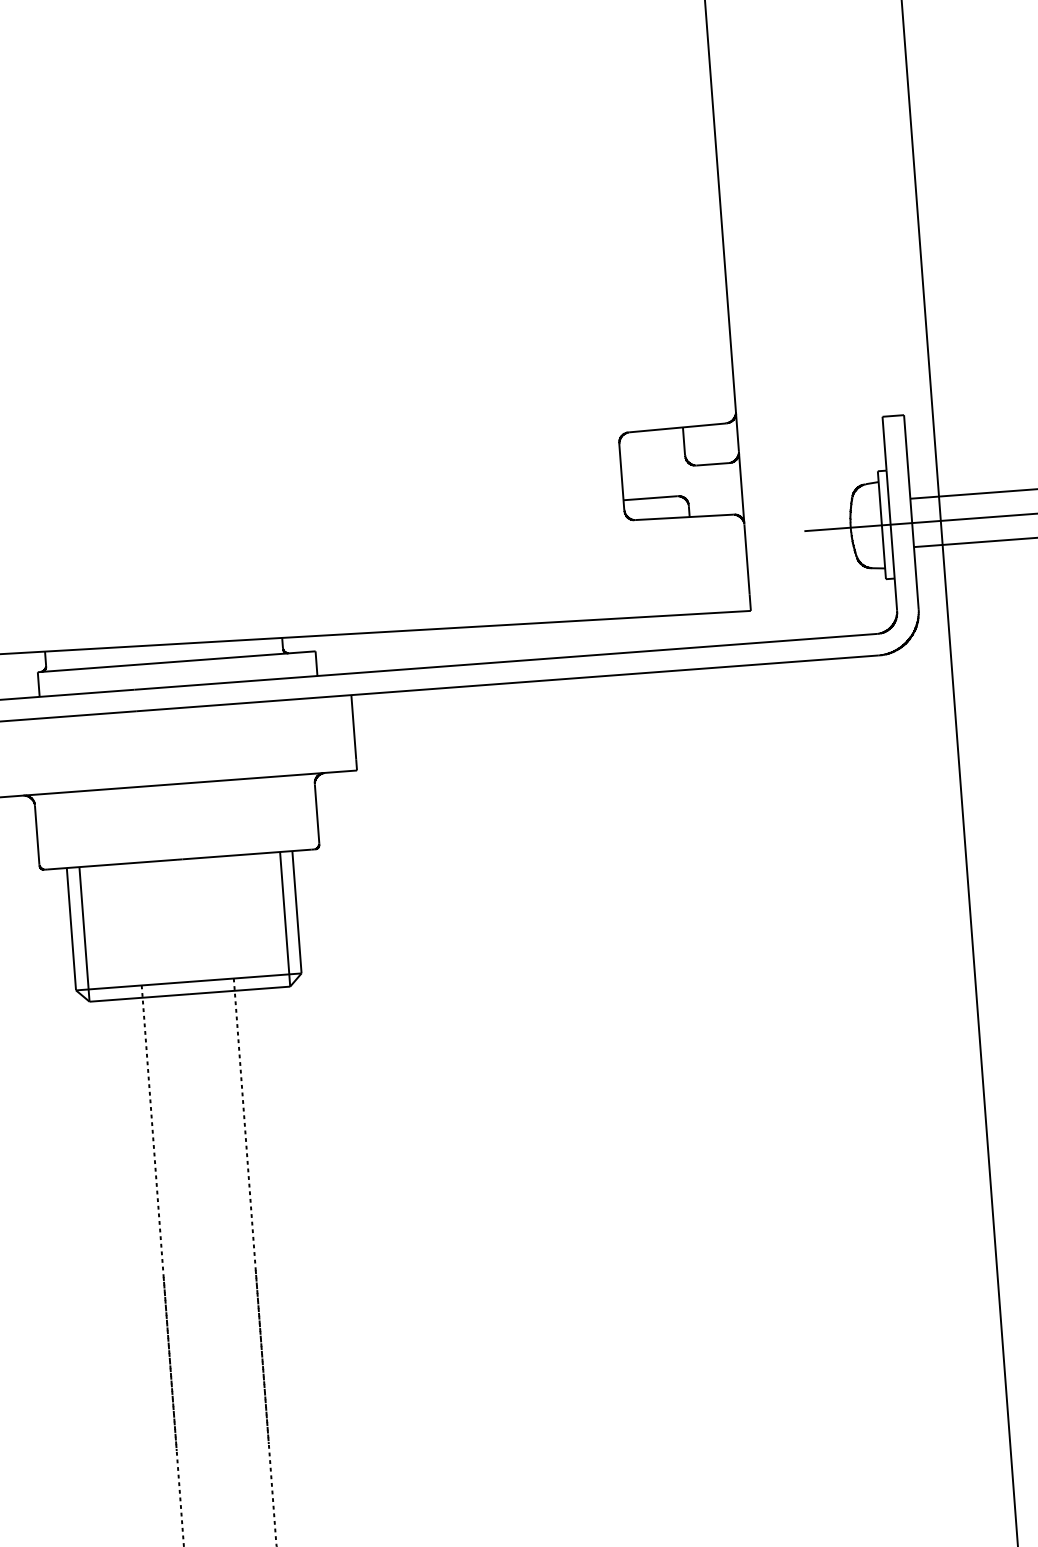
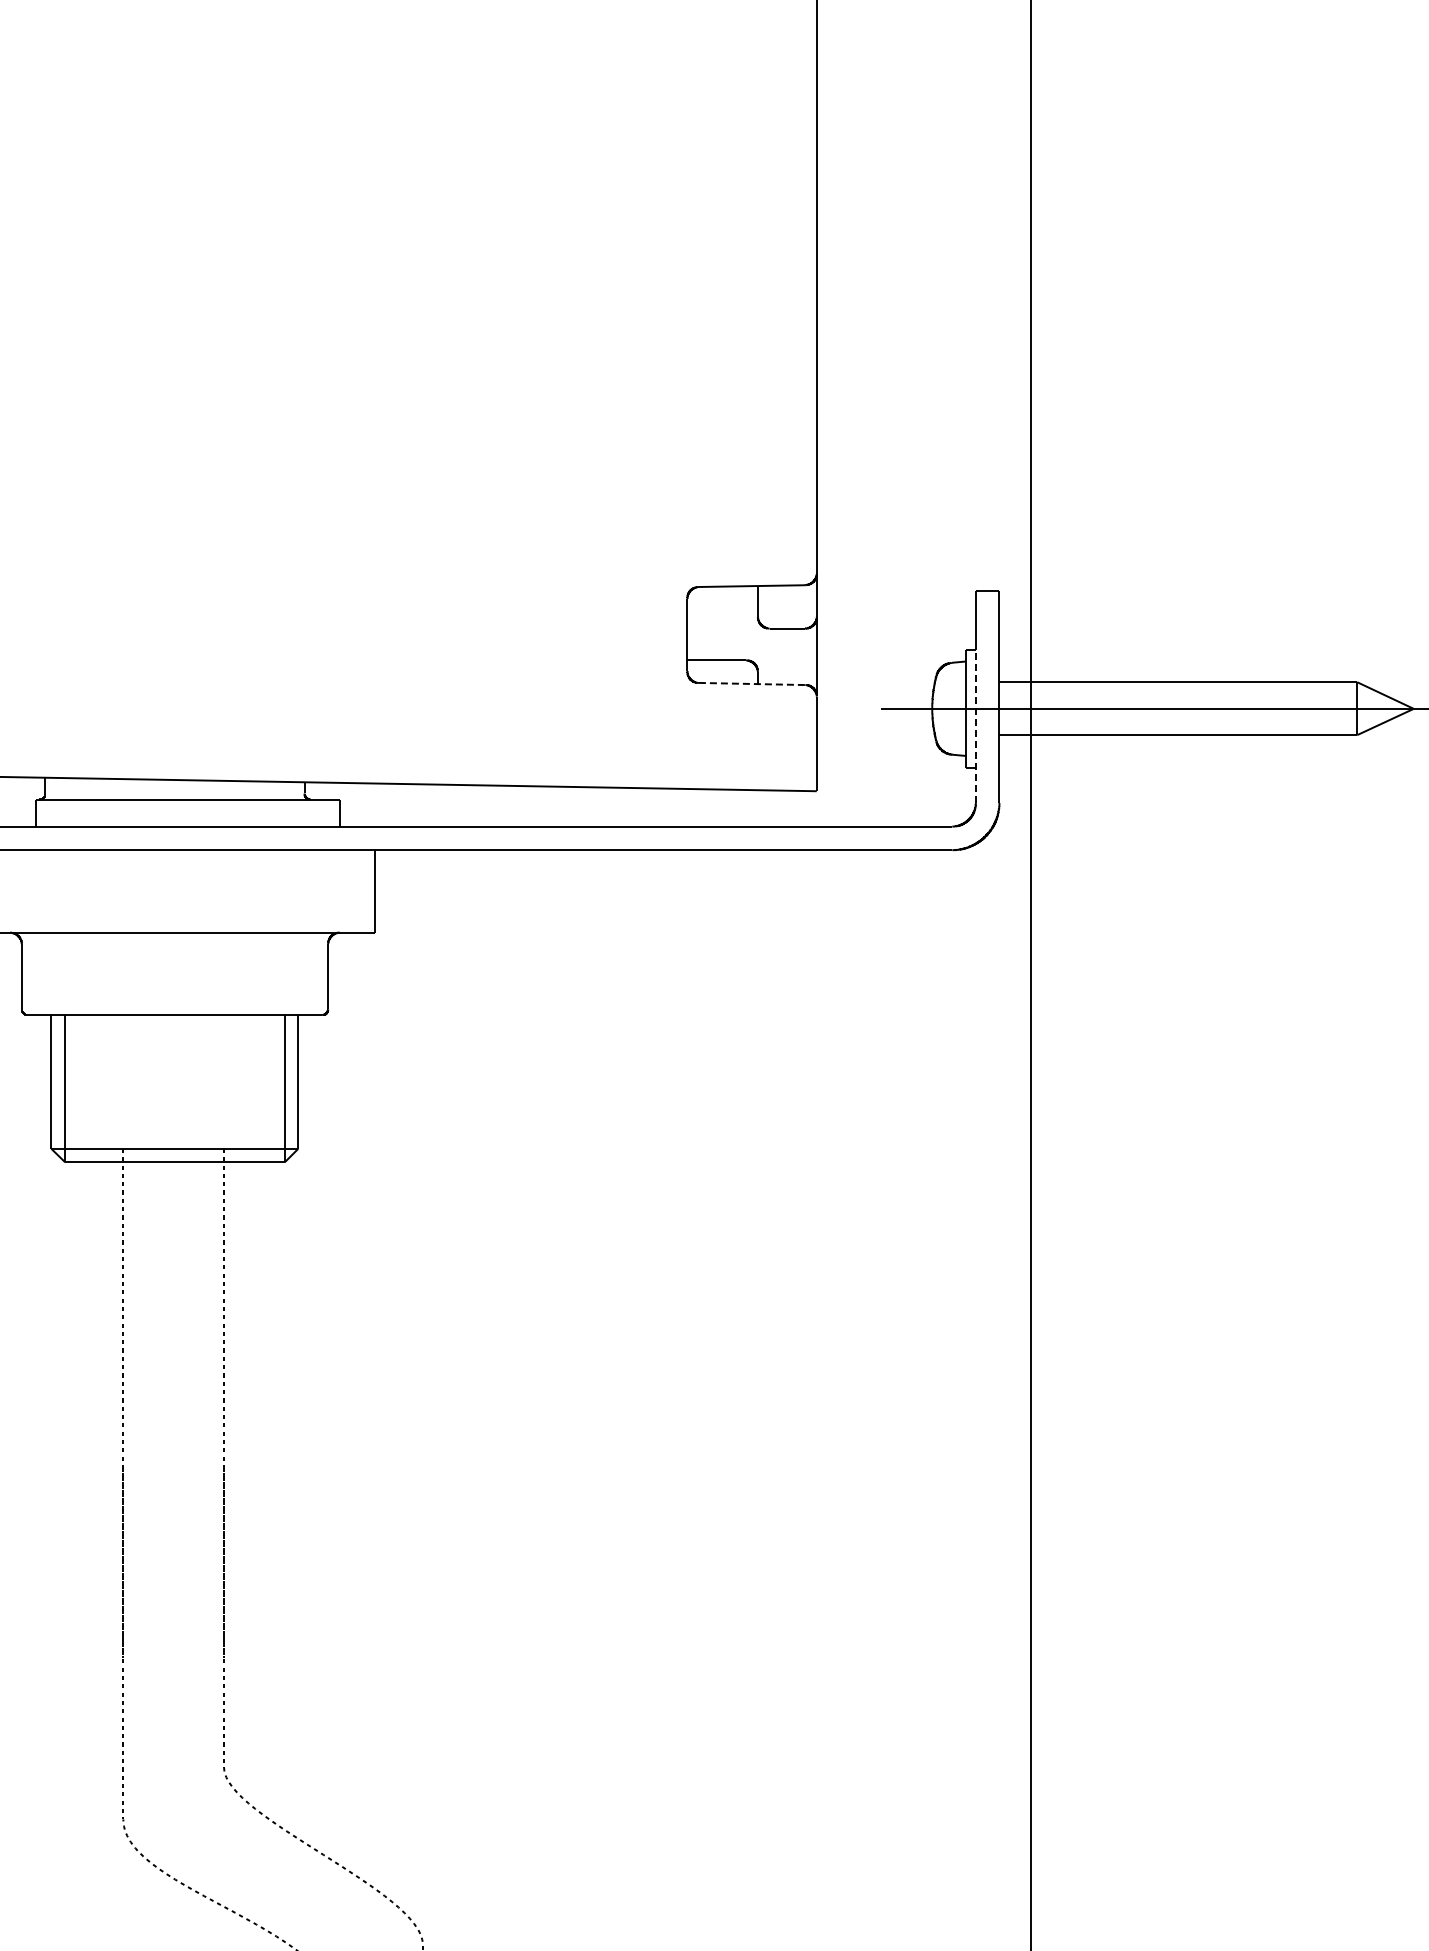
line: (684, 517) -> (752, 684), solid -> dashed
line: (891, 540) -> (975, 726), solid -> dashed

